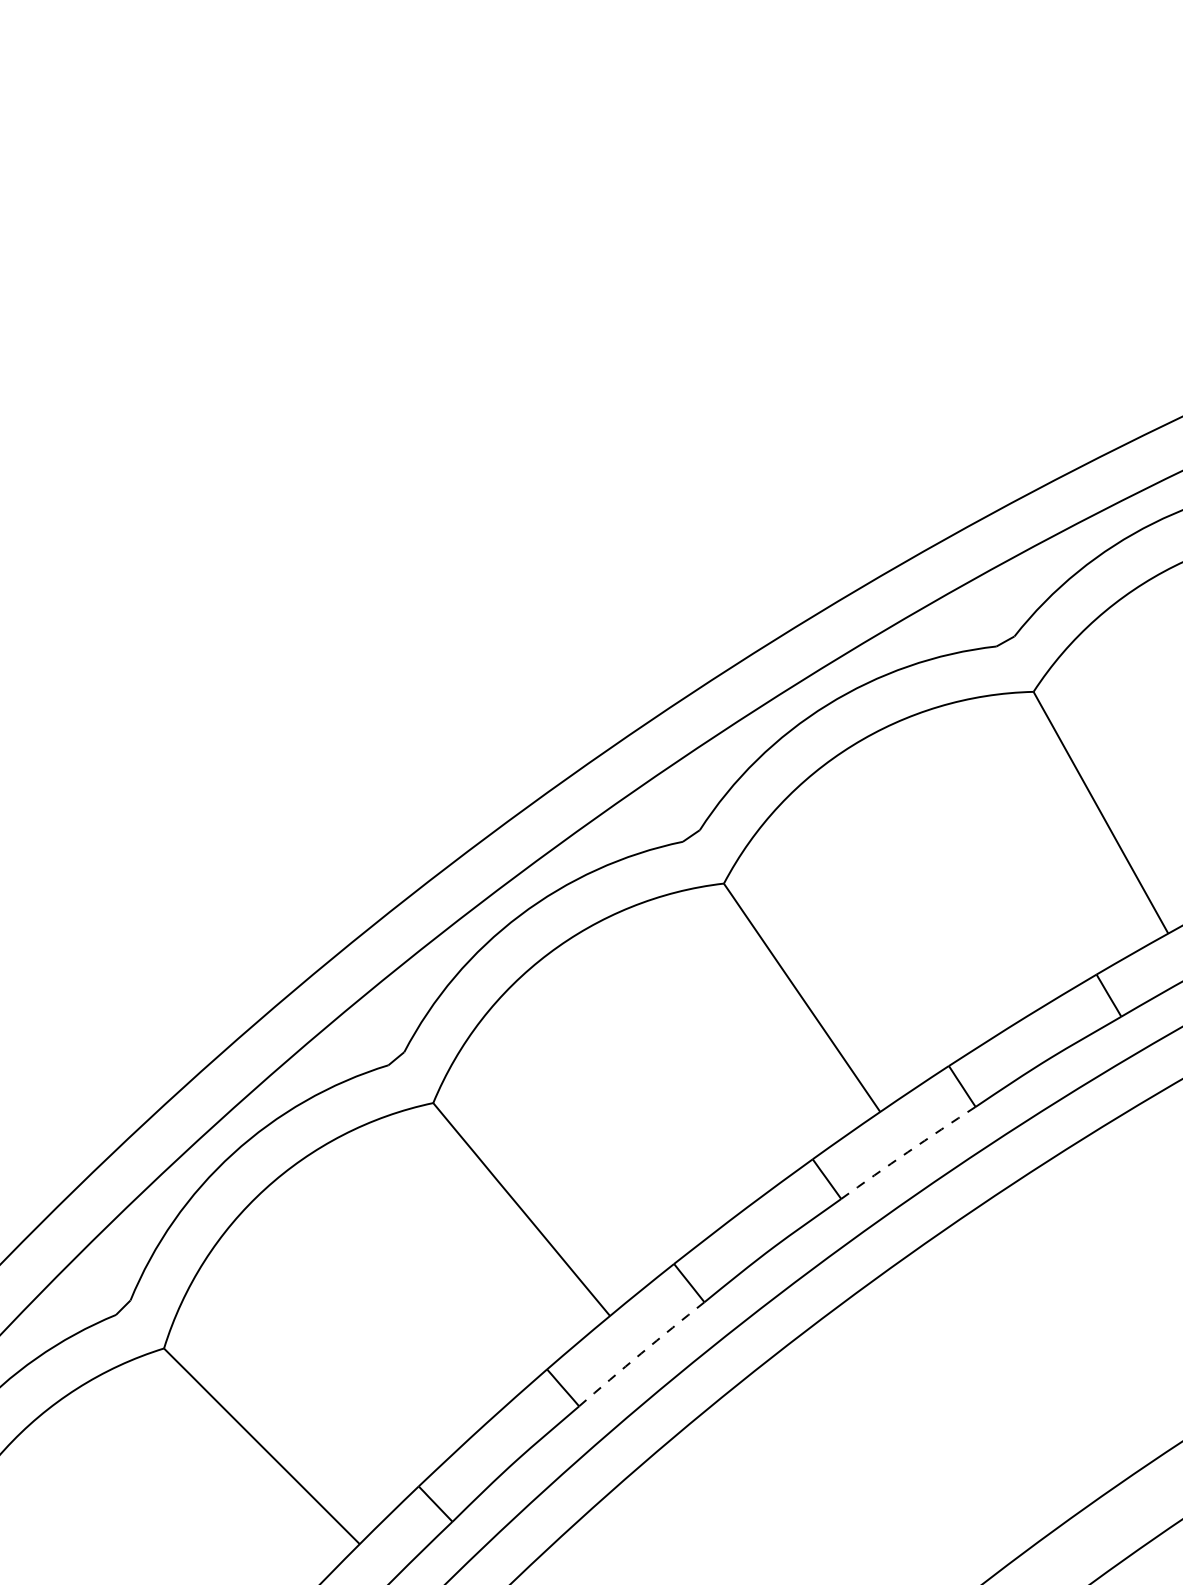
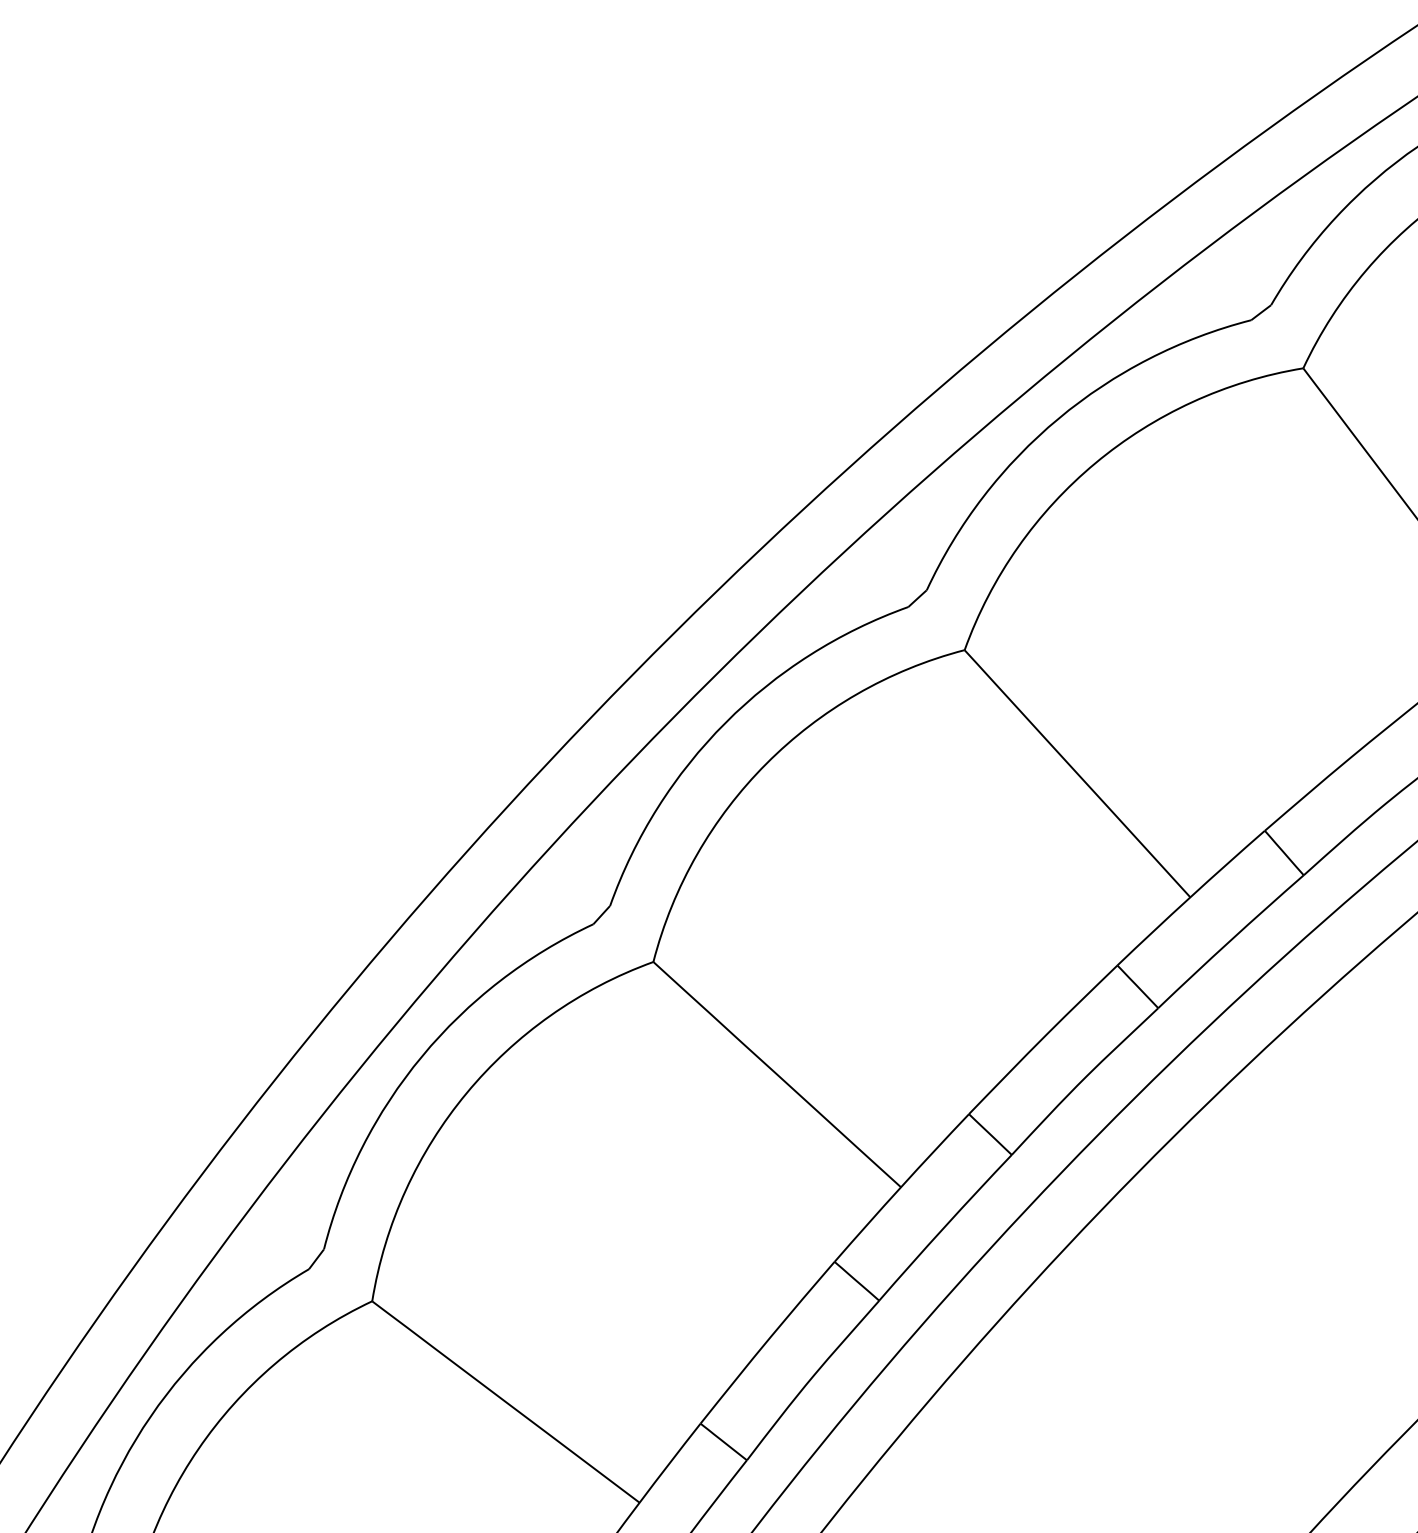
arc: (907, 1152) -> (1229, 941), dashed -> solid
arc: (641, 1353) -> (945, 1226), dashed -> solid

